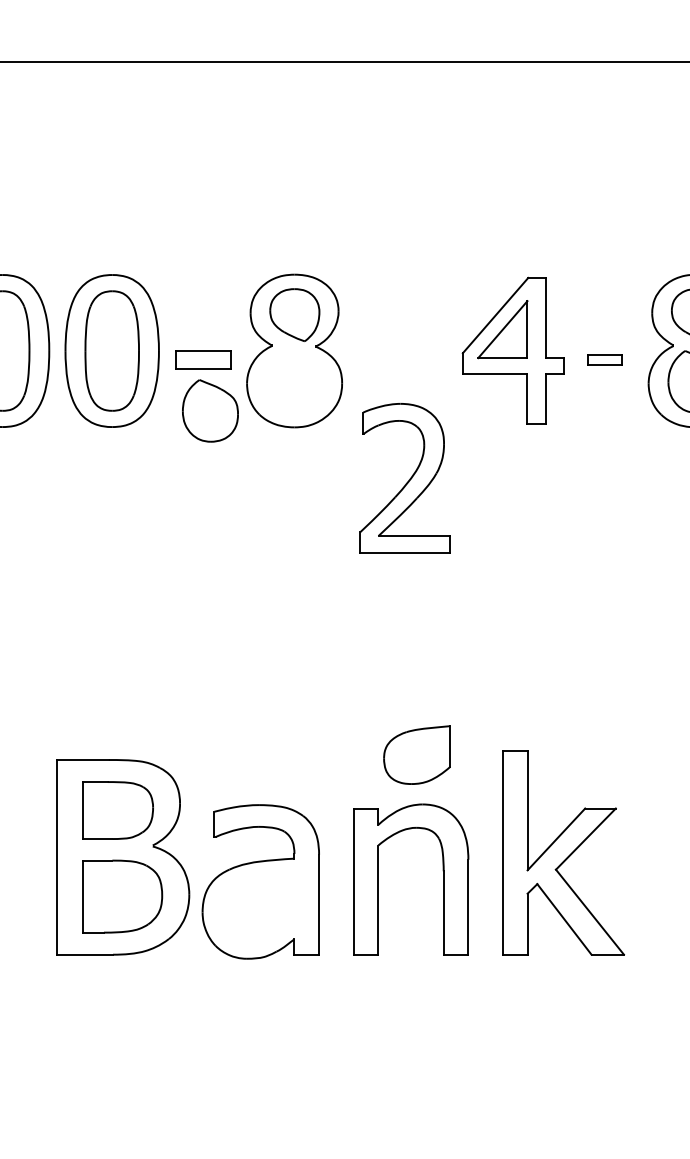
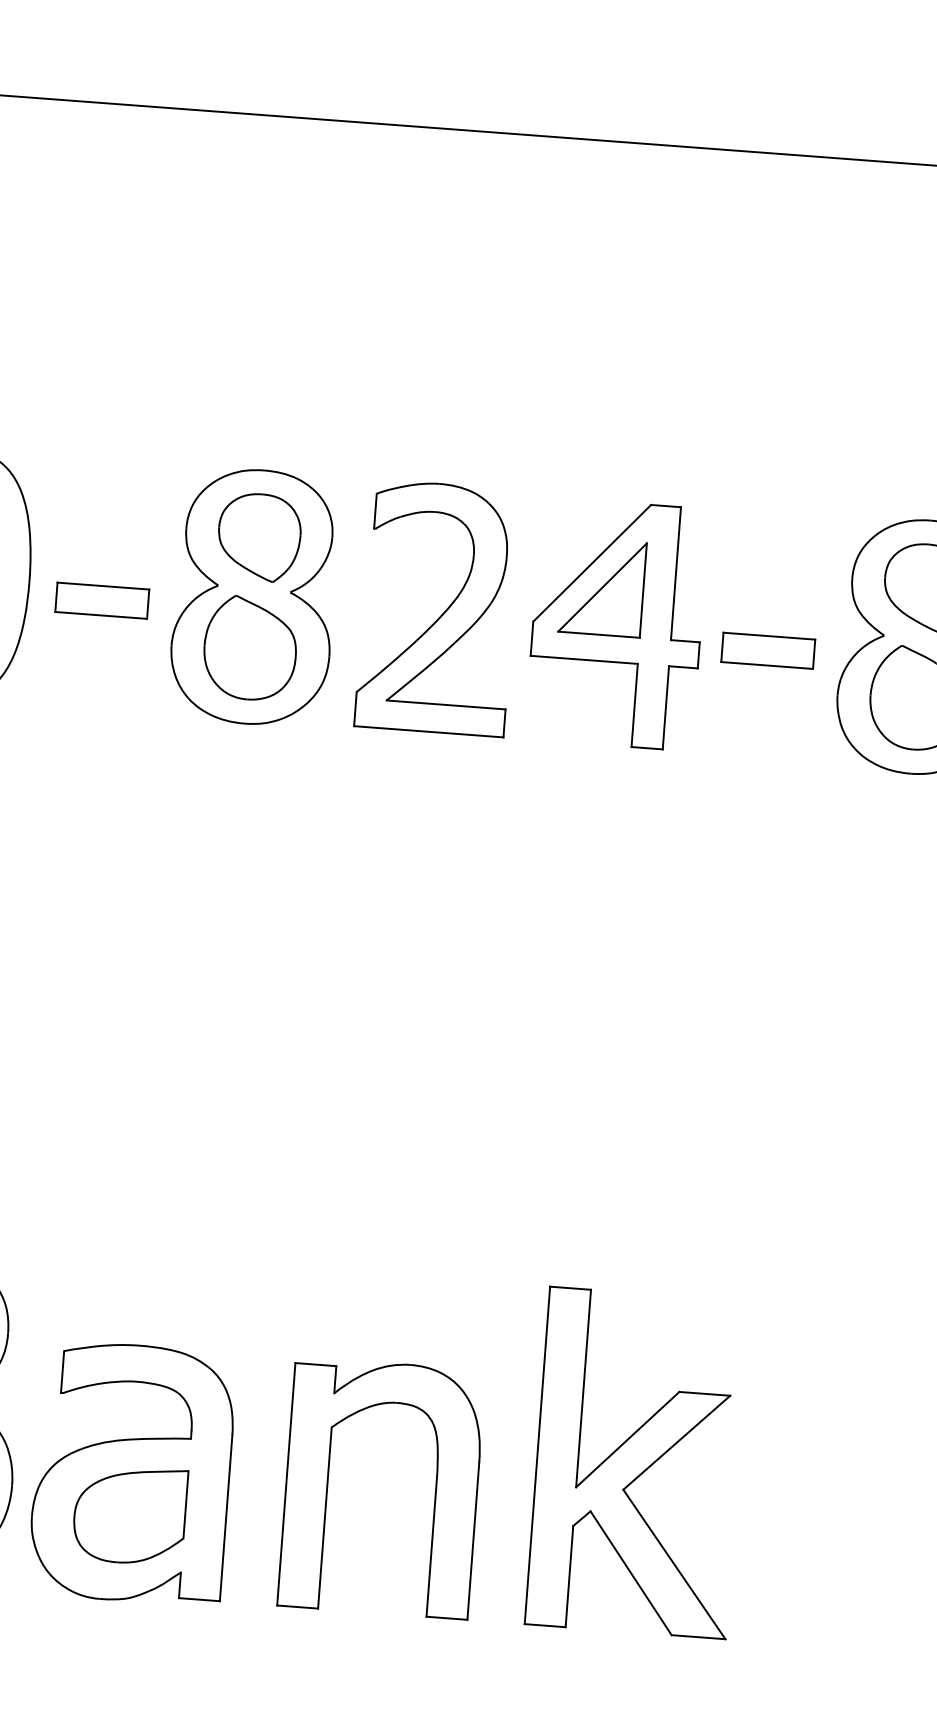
part: (604, 359) -> (767, 649), size x1.67
part: (210, 410) -> (250, 647), moved
part: (404, 478) -> (436, 608), moved
part: (416, 754) -> (128, 1513), moved

